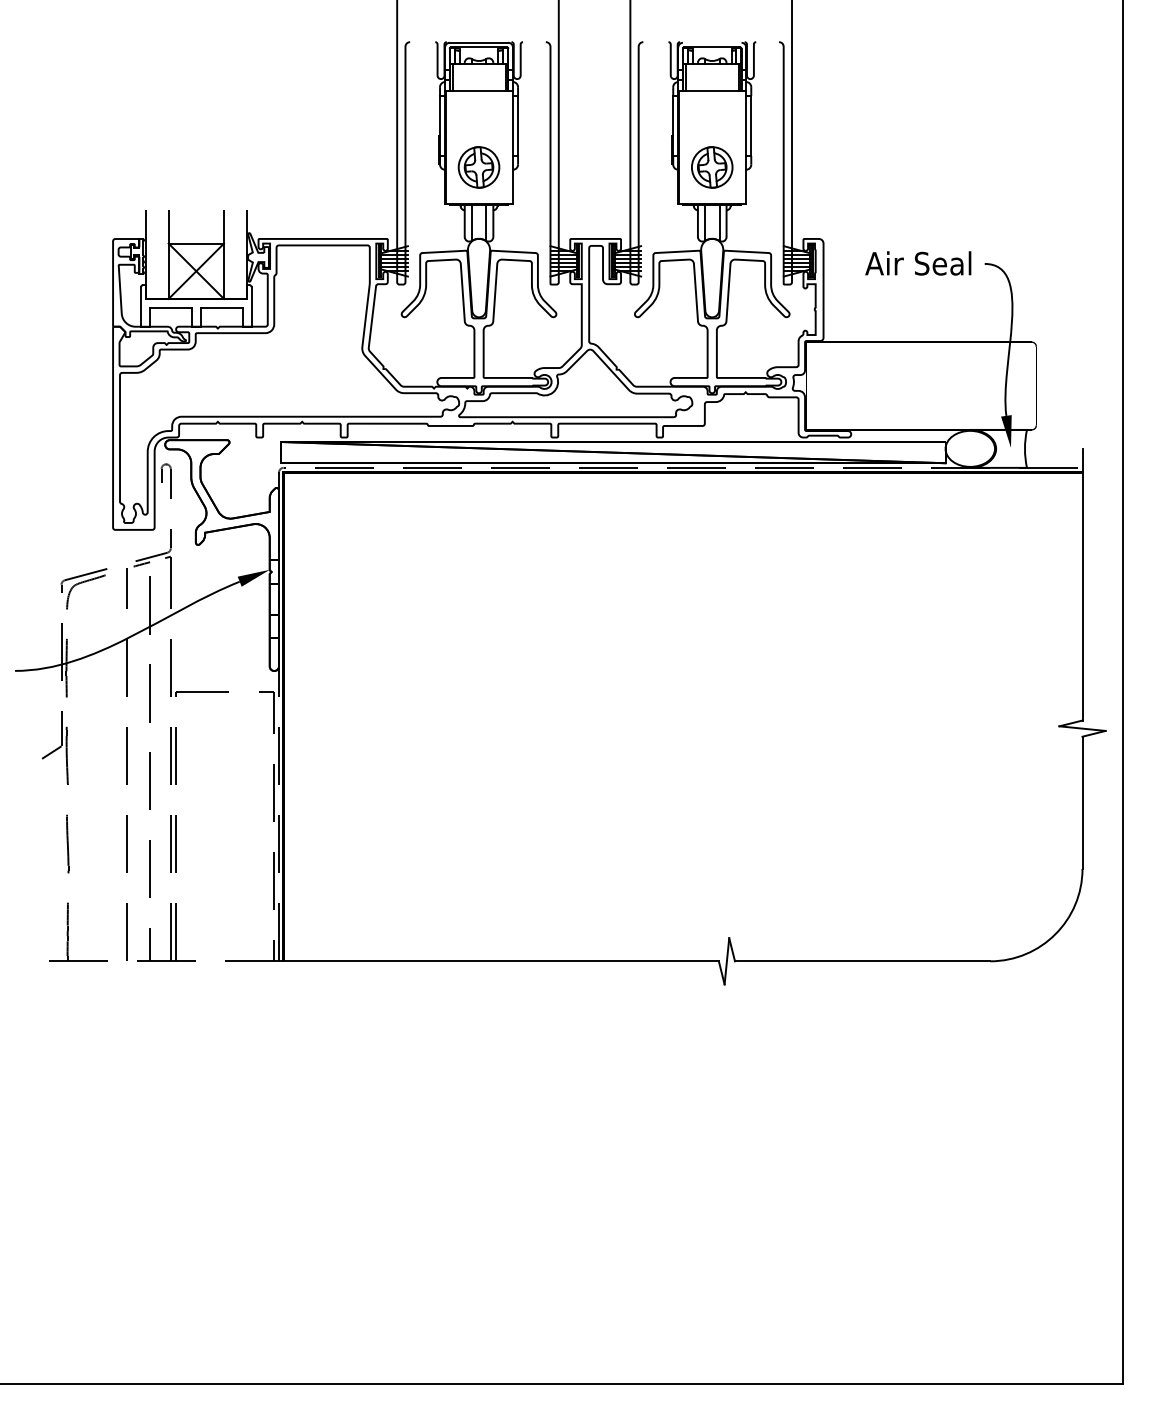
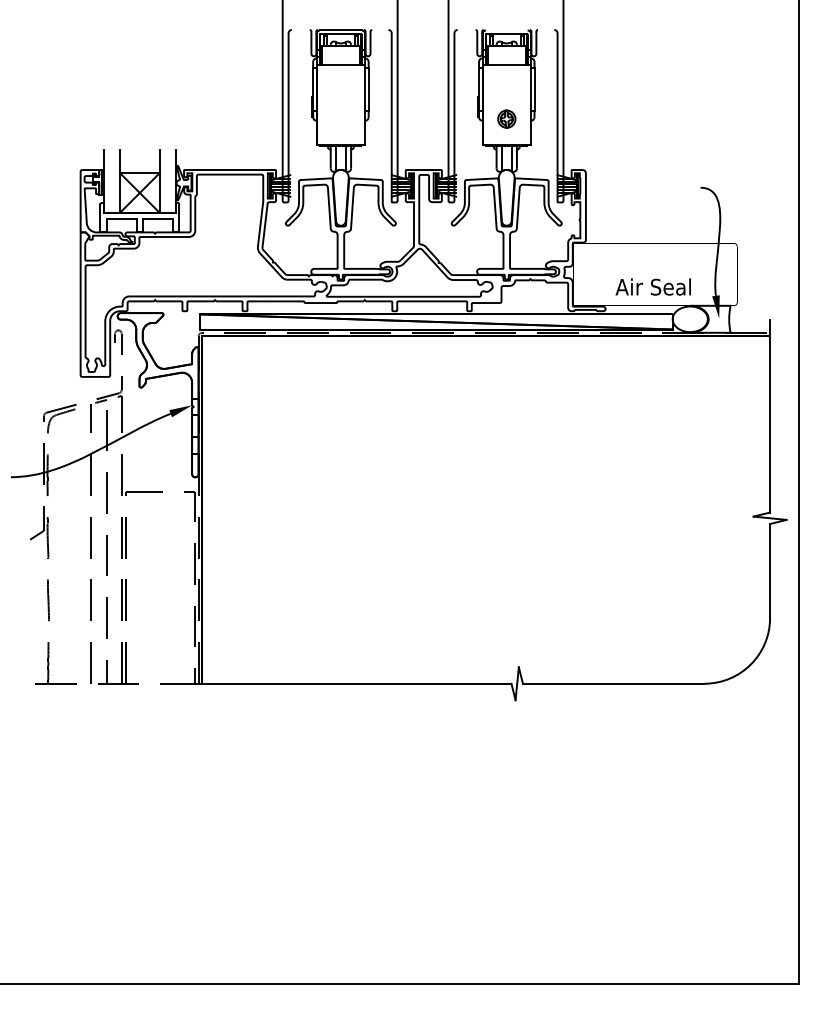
part: (478, 167) -> (340, 119), removed
part: (712, 167) -> (506, 119), size x0.6
text: (918, 263) -> (653, 287), moved

